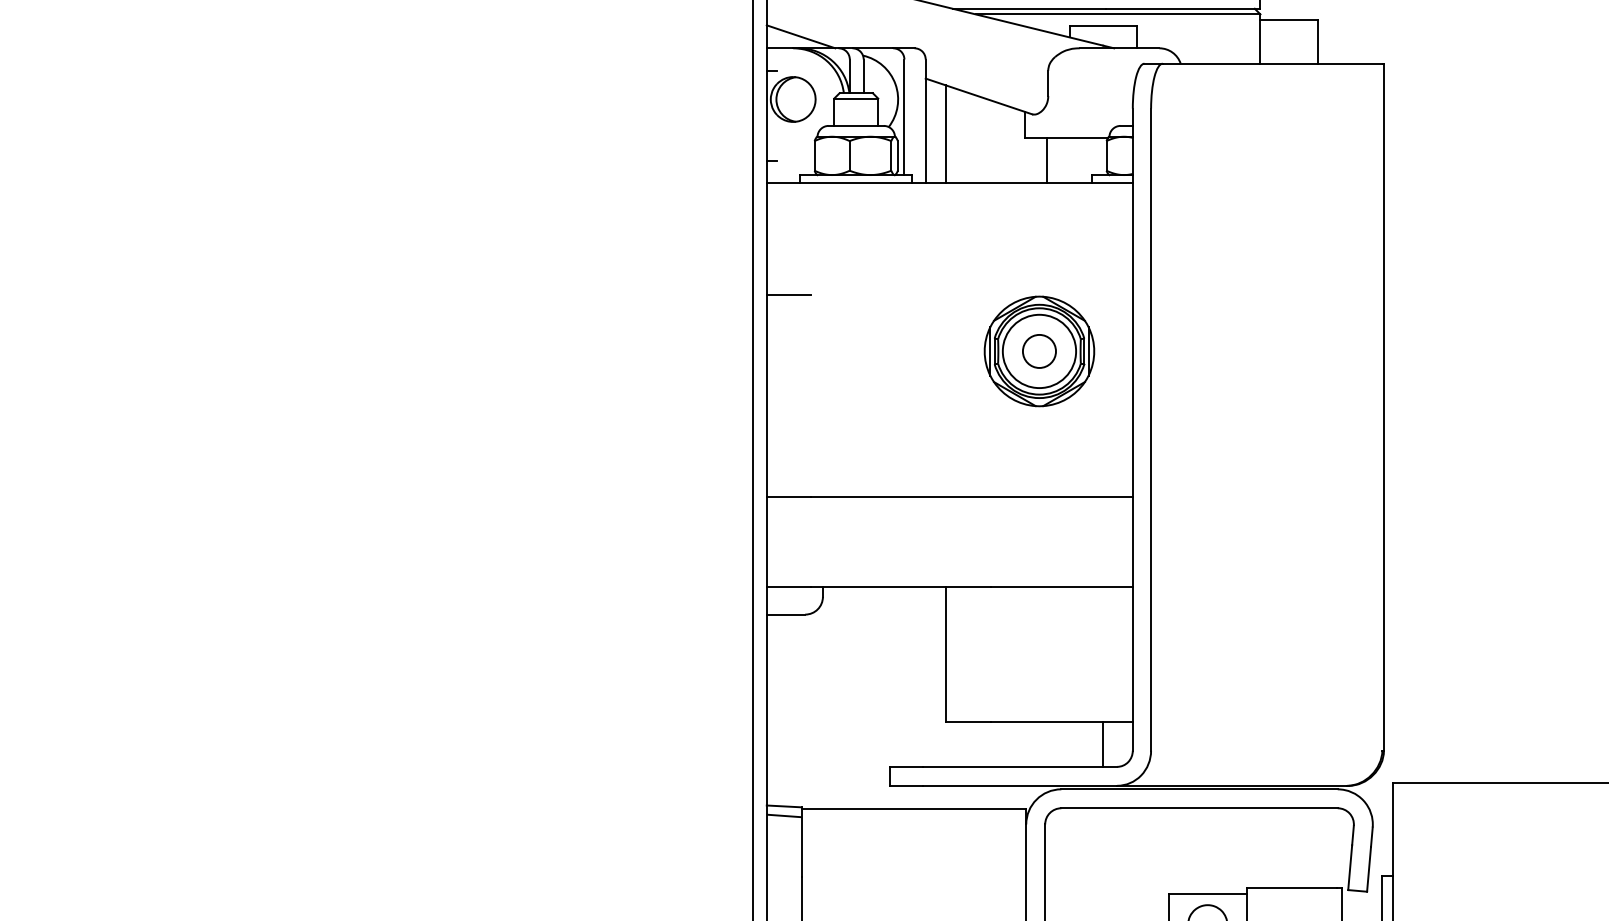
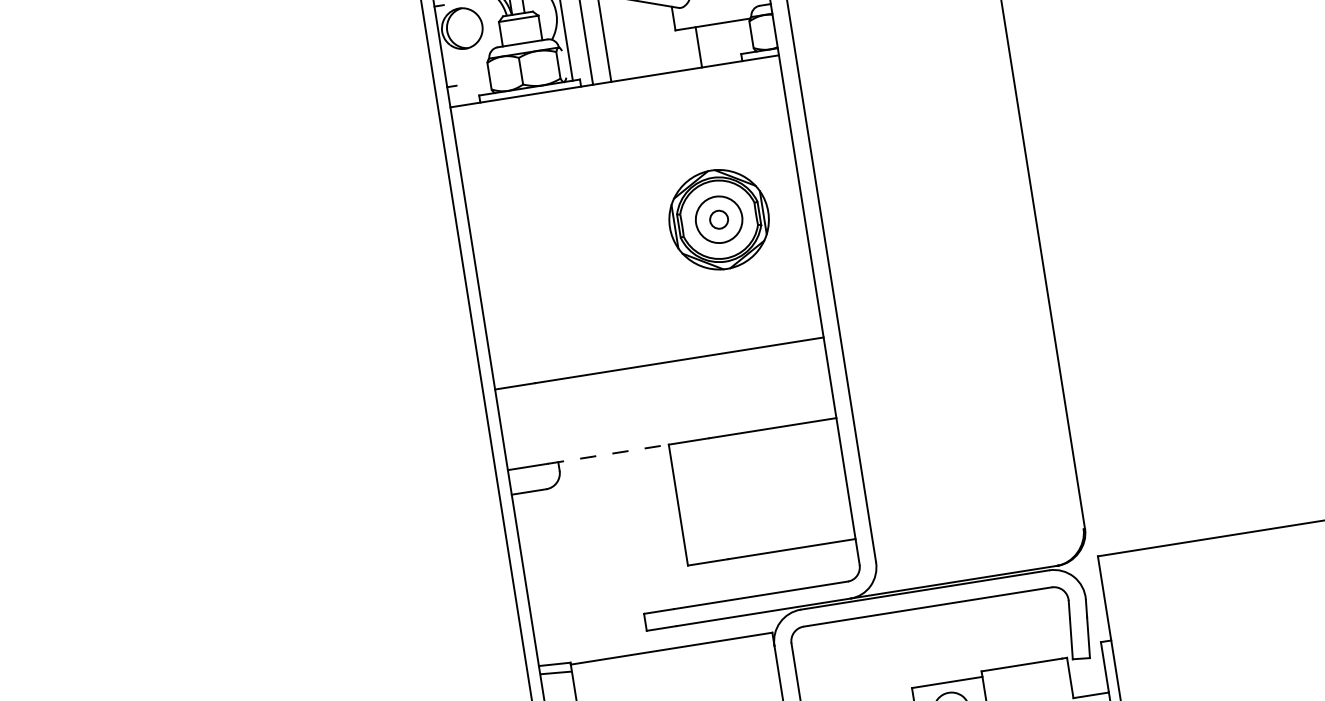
line: (897, 155) -> (563, 64), removed
line: (788, 295) -> (485, 205), removed
circle: (1039, 350) -> (719, 218), size x0.6
circle: (1039, 351) -> (719, 219), size x0.7
line: (879, 587) -> (609, 454), solid -> dashed
line: (1103, 743) -> (832, 562), removed

